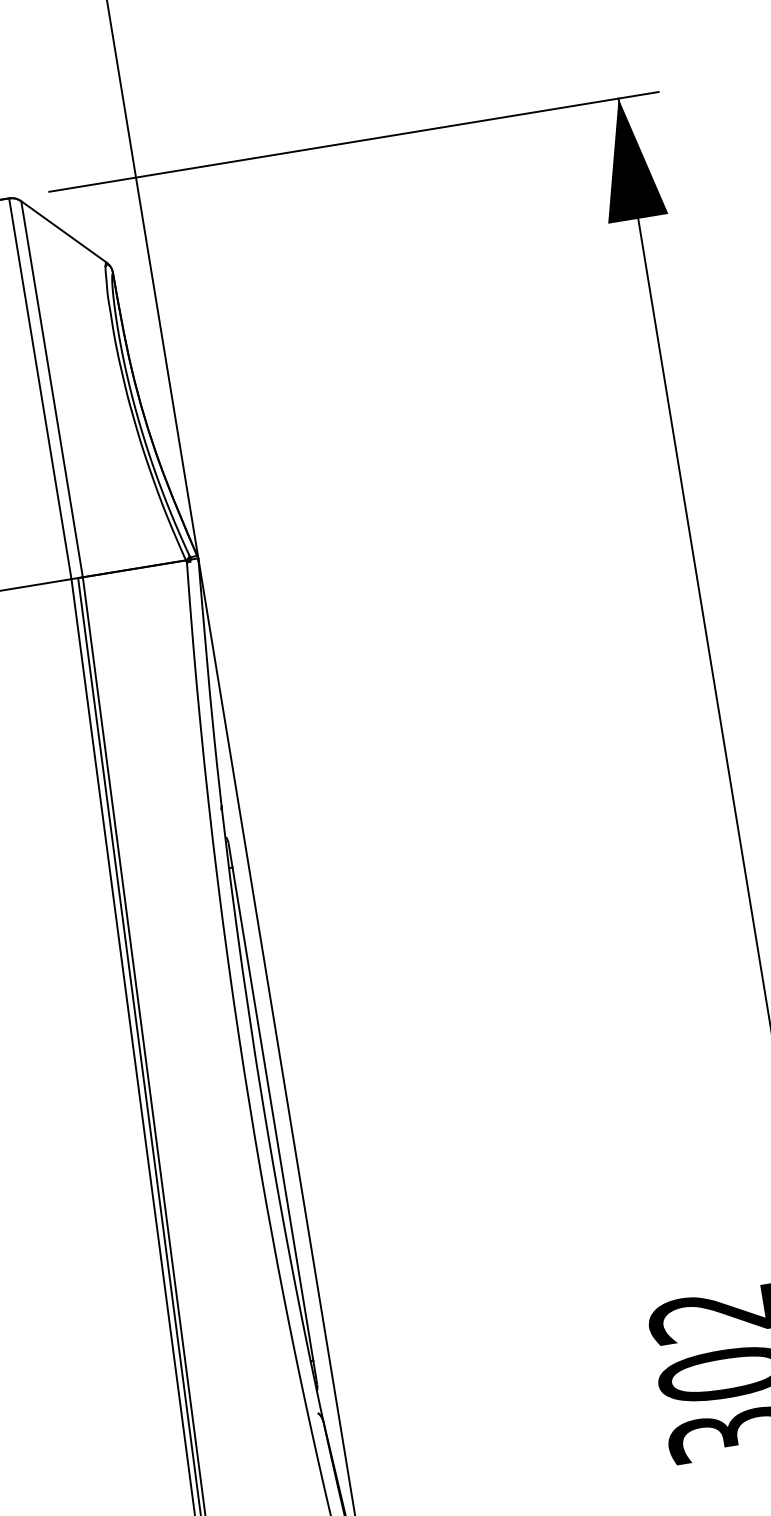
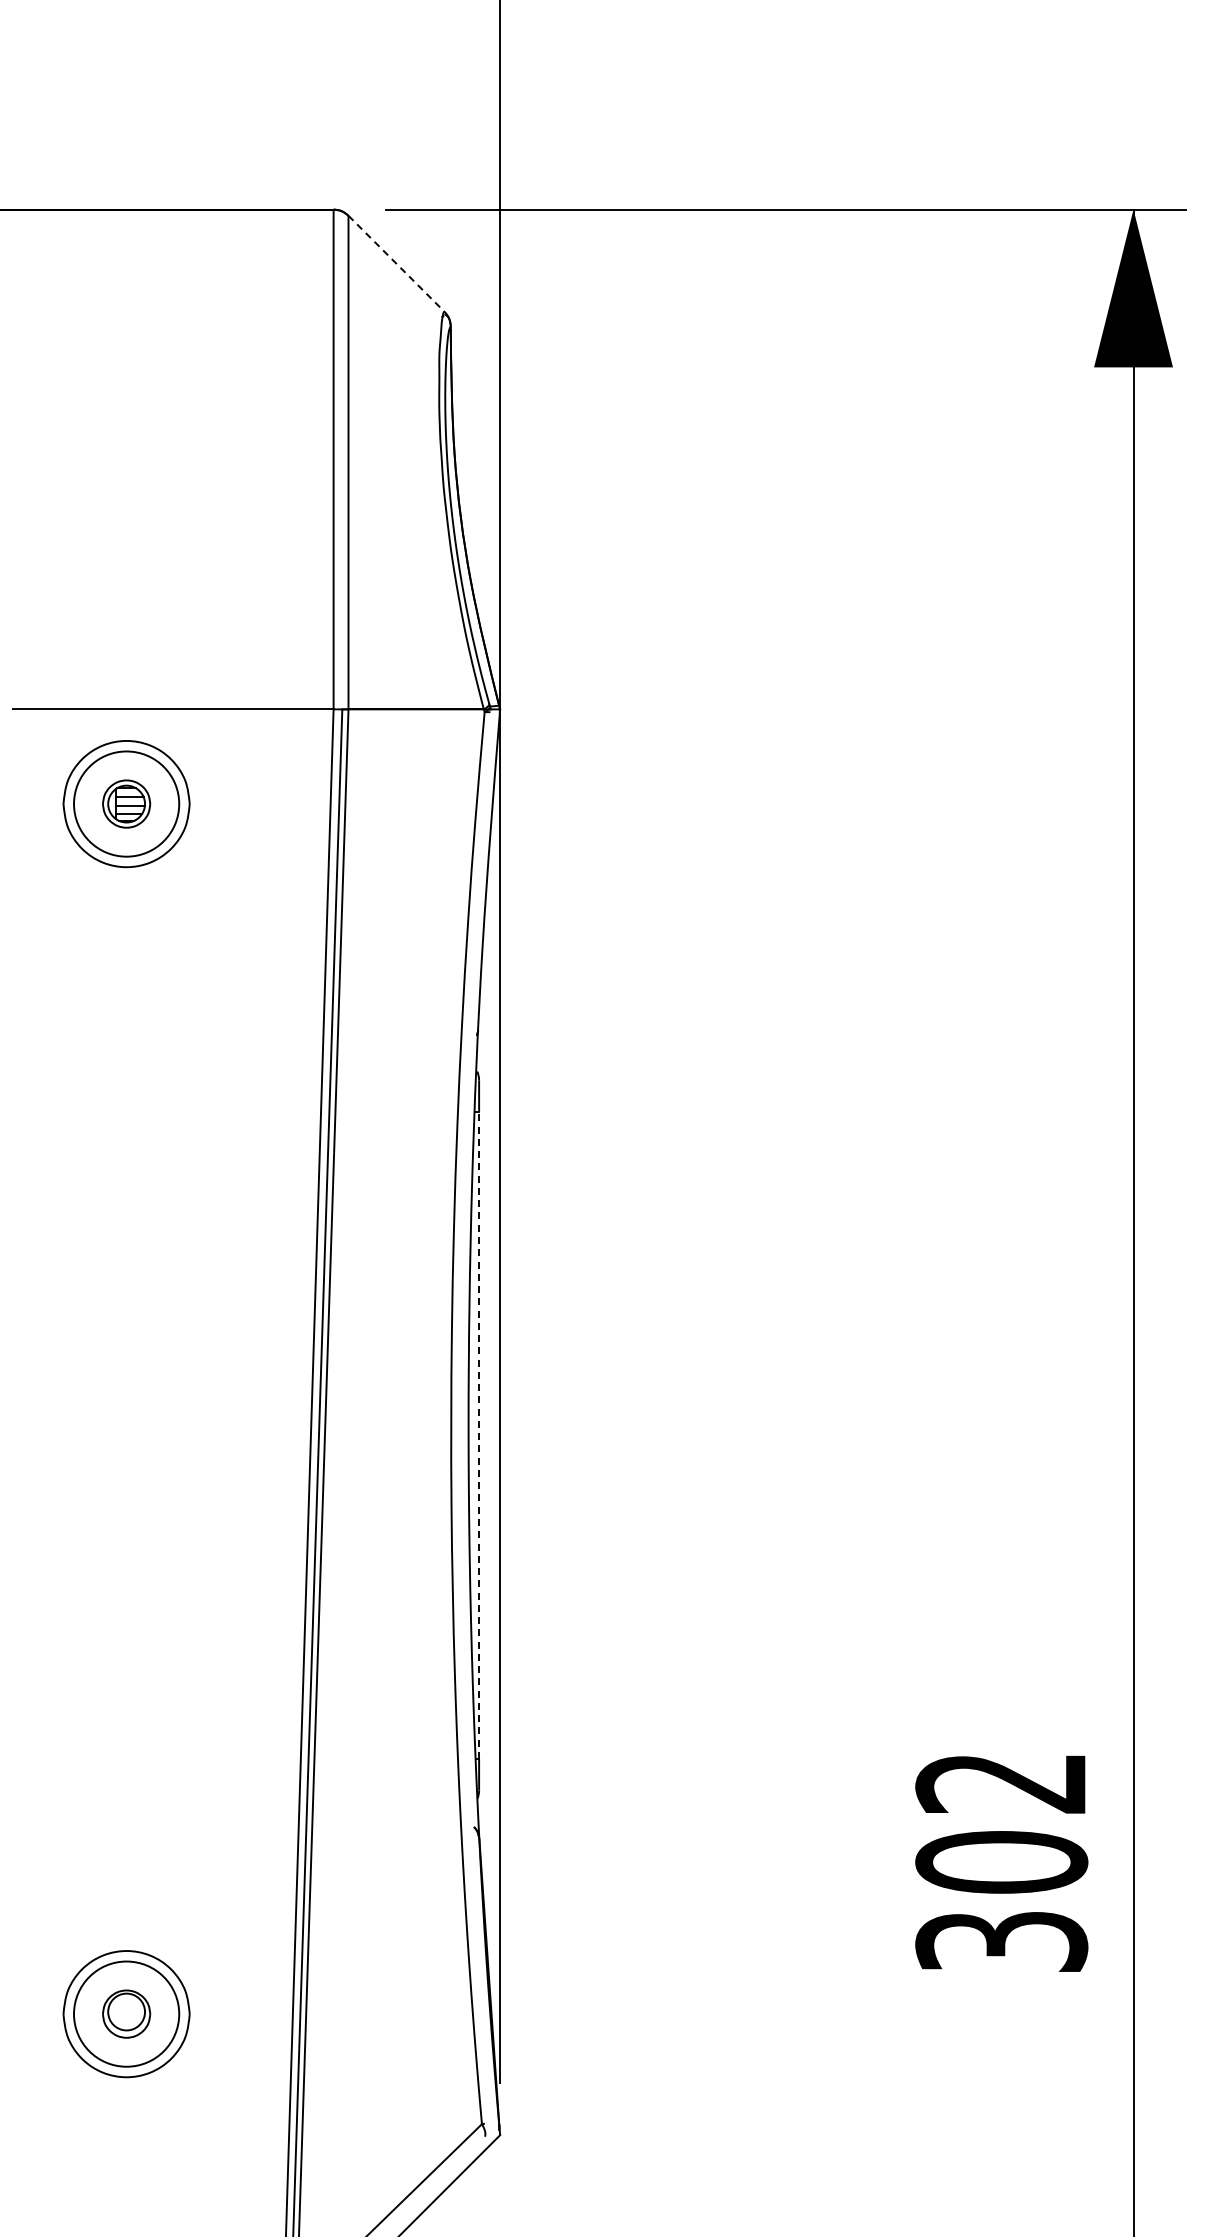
line: (63, 231) -> (396, 263), solid -> dashed
line: (273, 1114) -> (479, 1435), solid -> dashed

